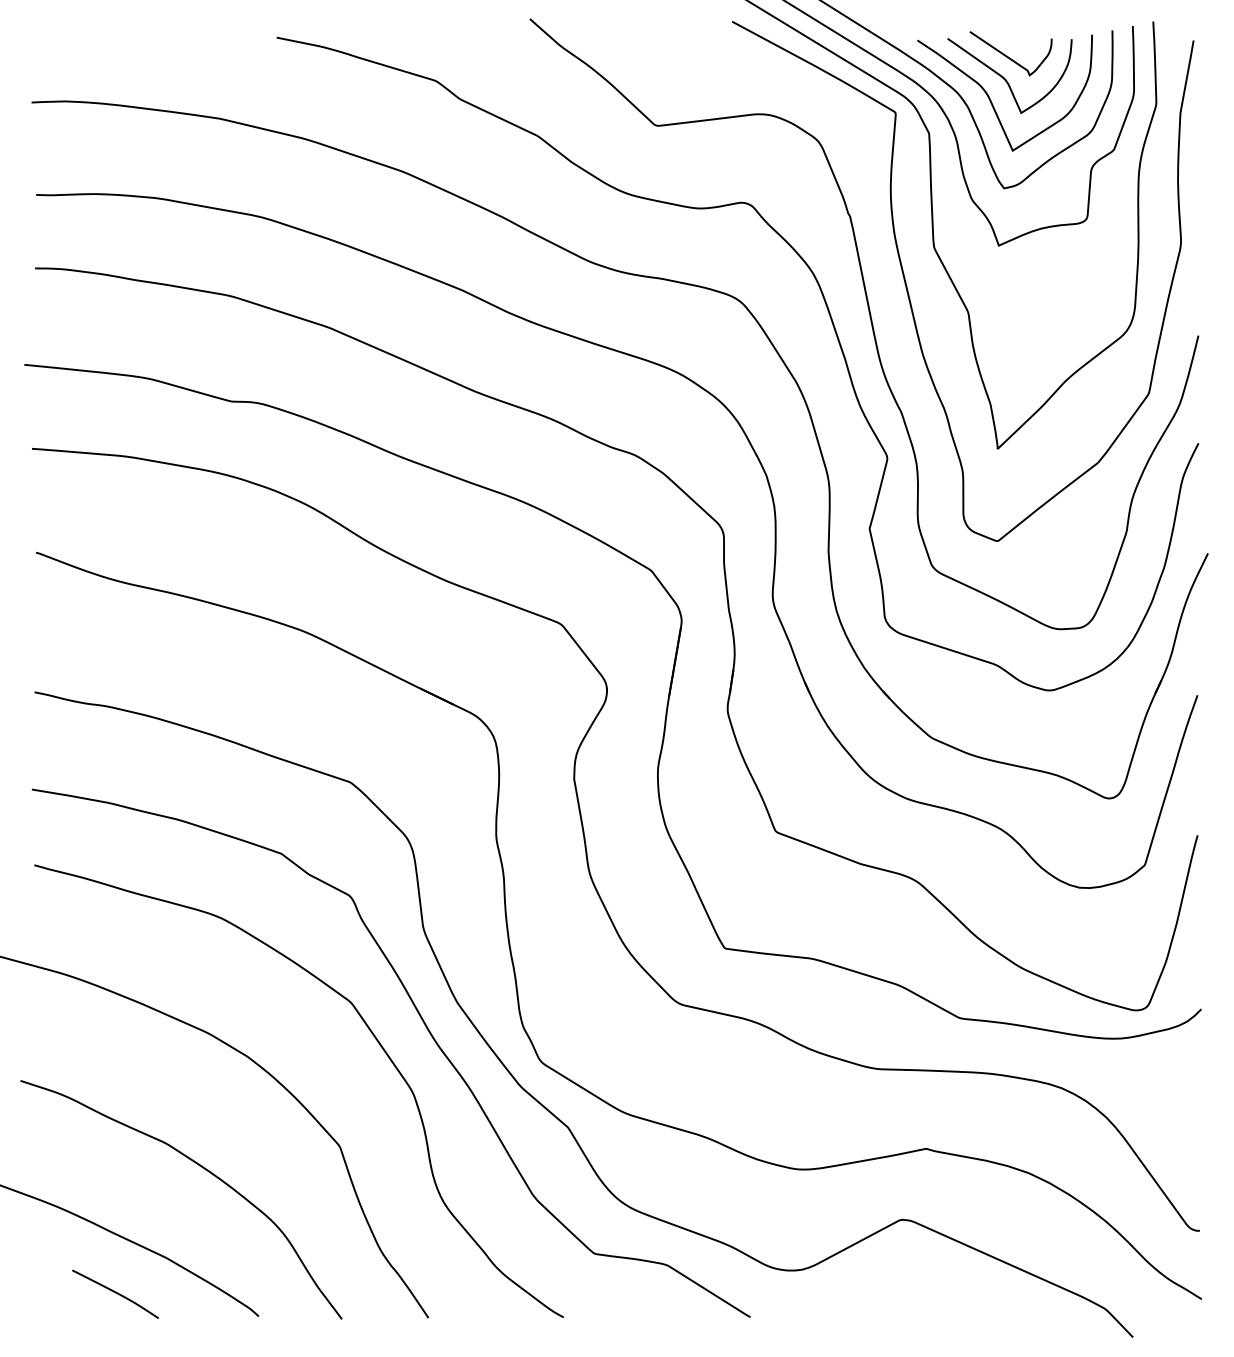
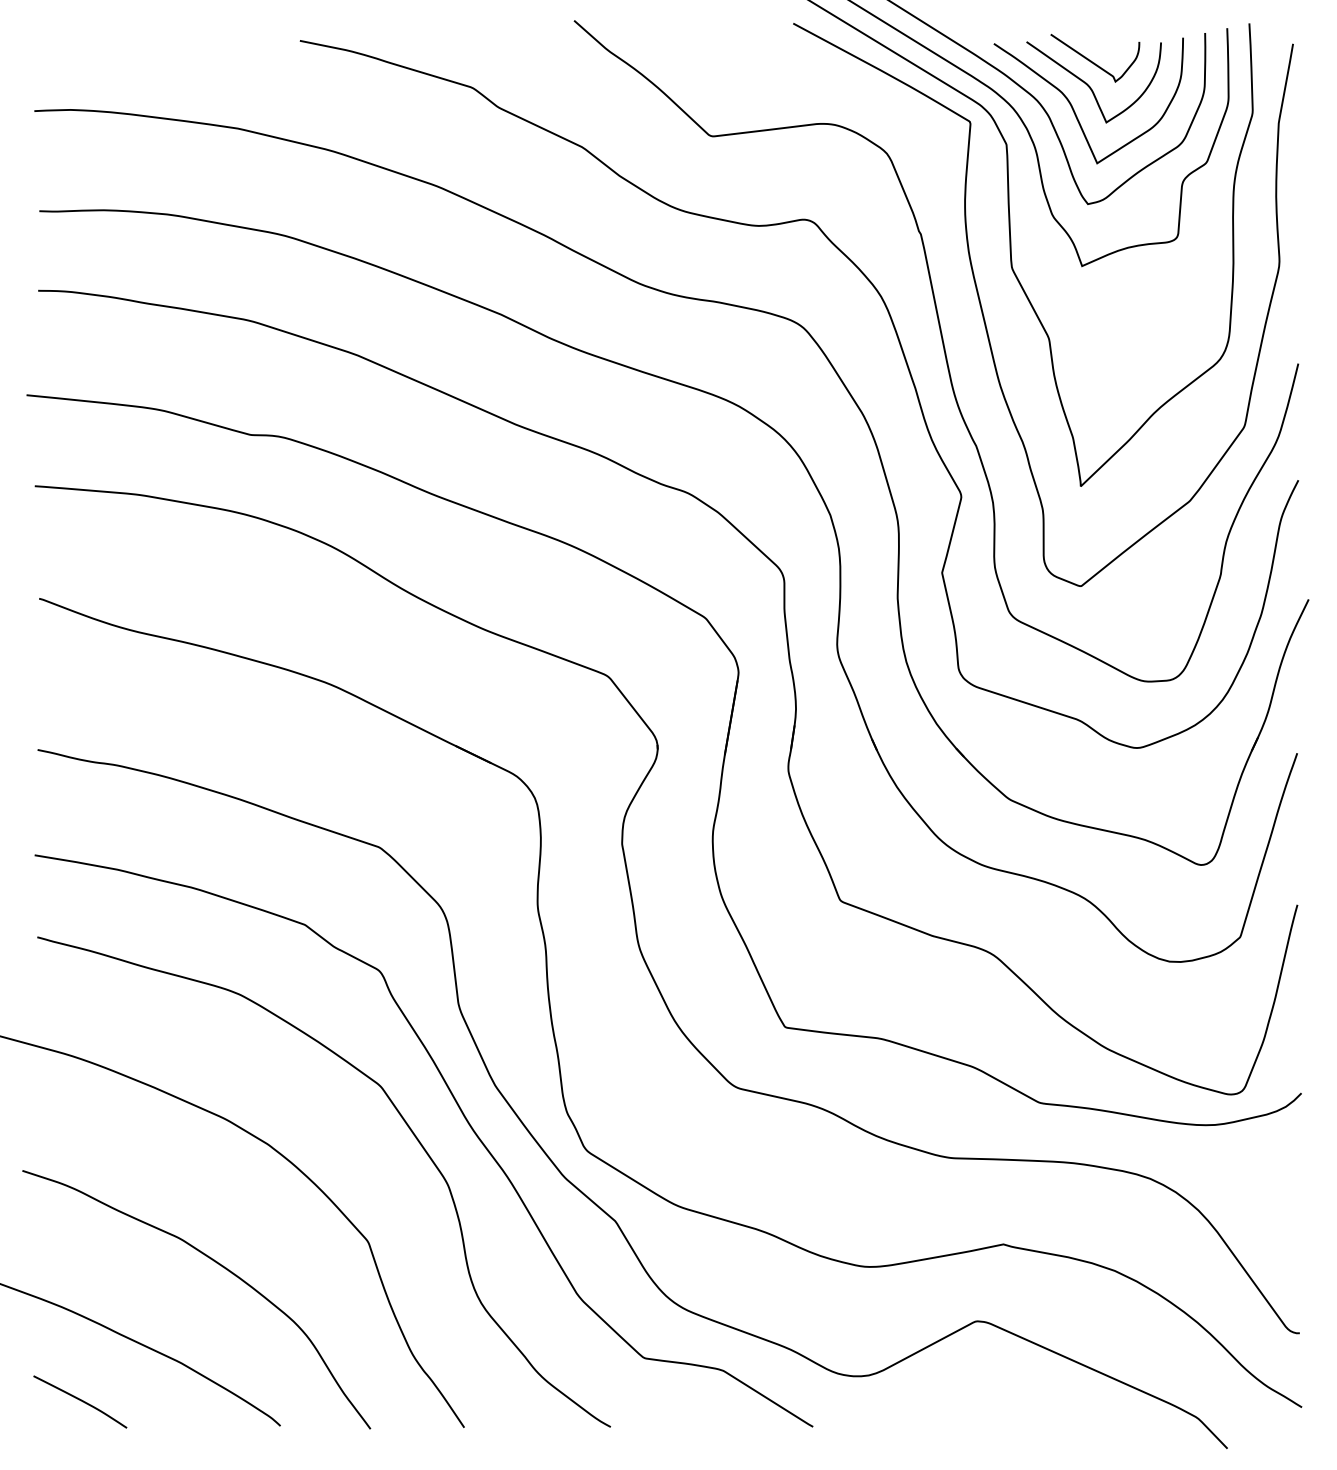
curve: (115, 1292) -> (80, 1400), moved

